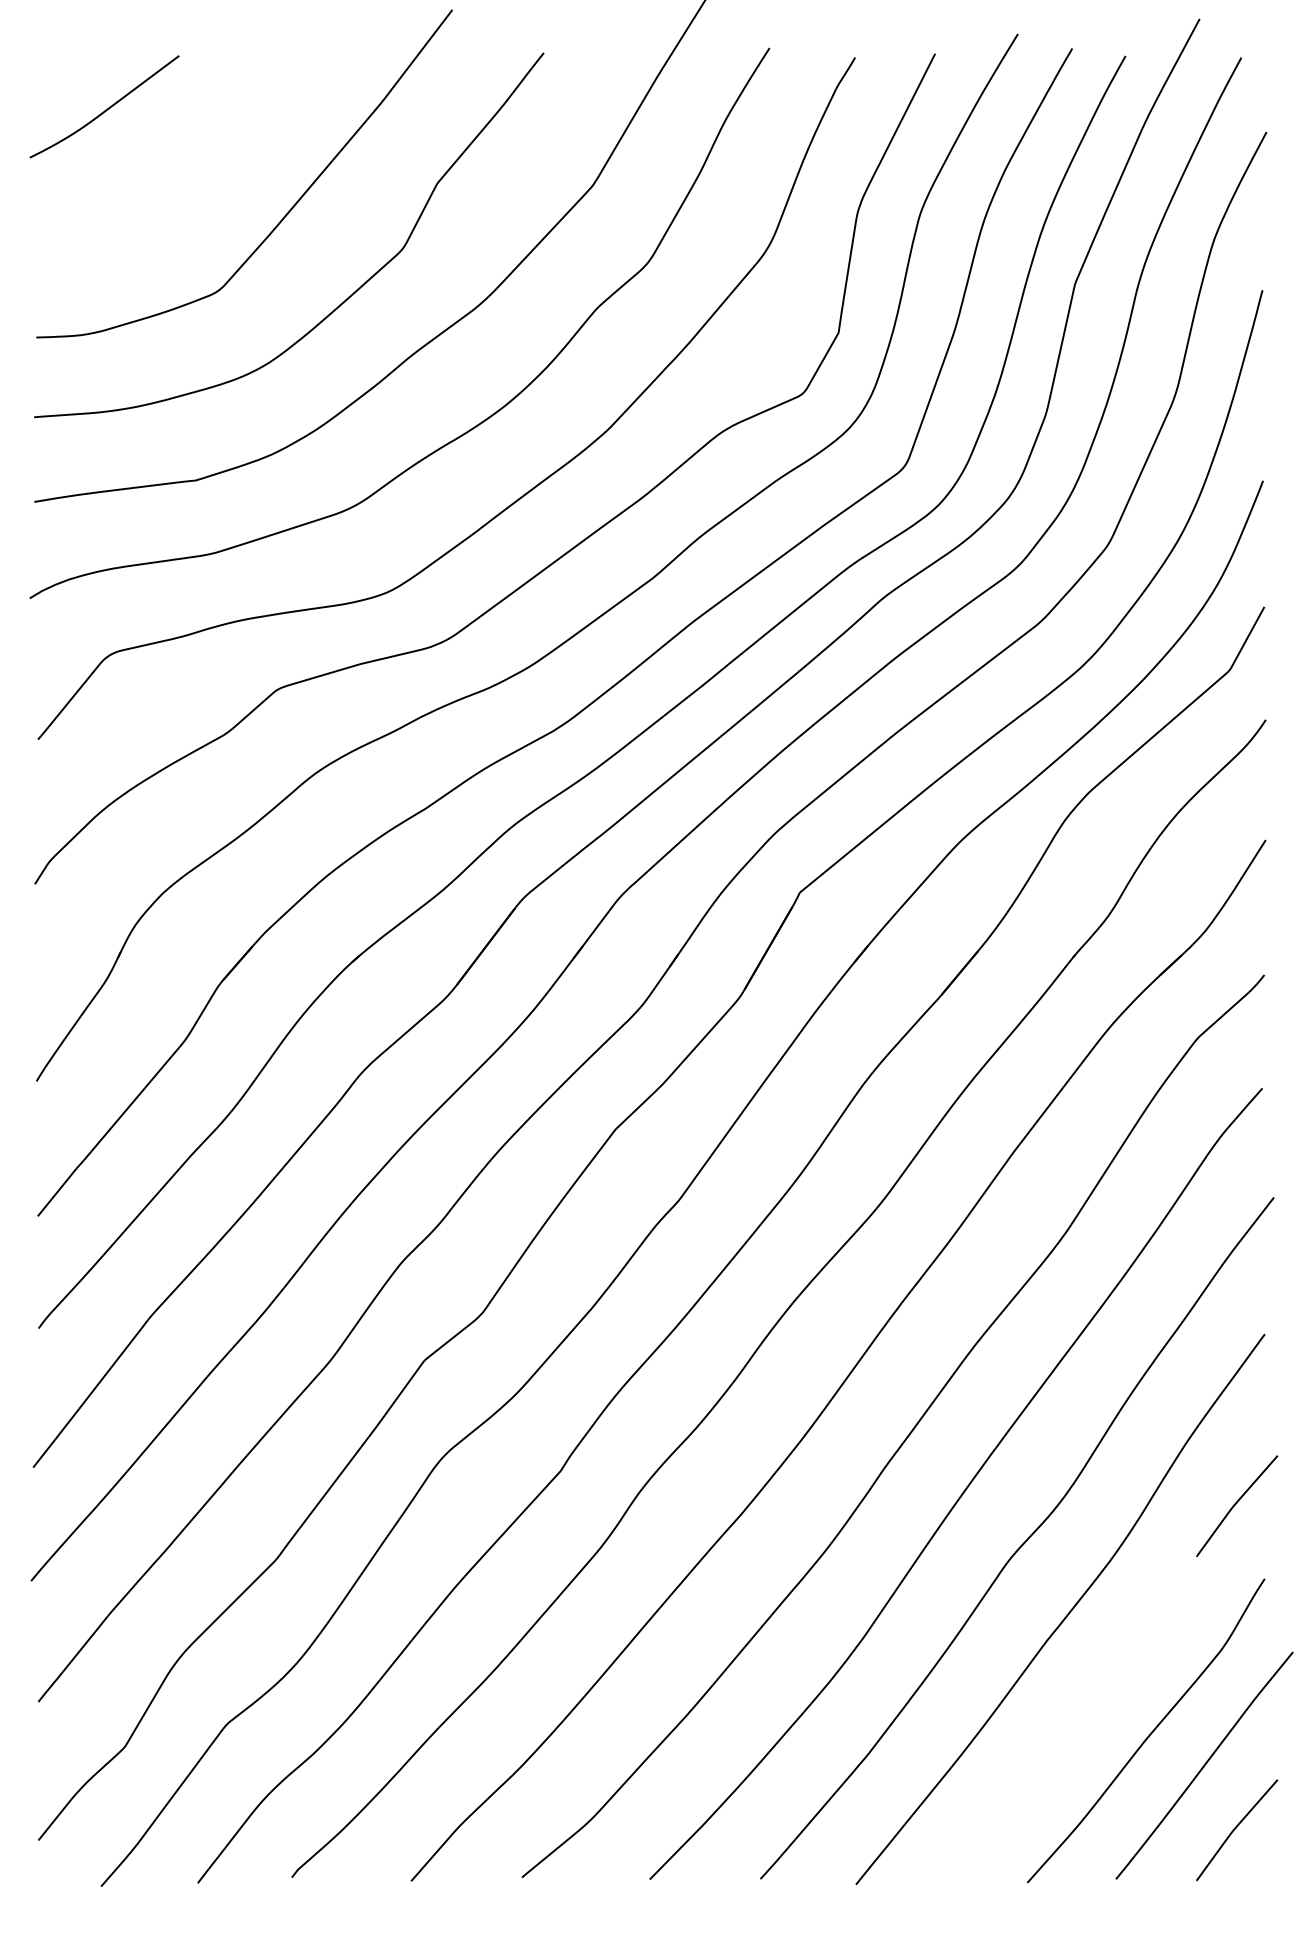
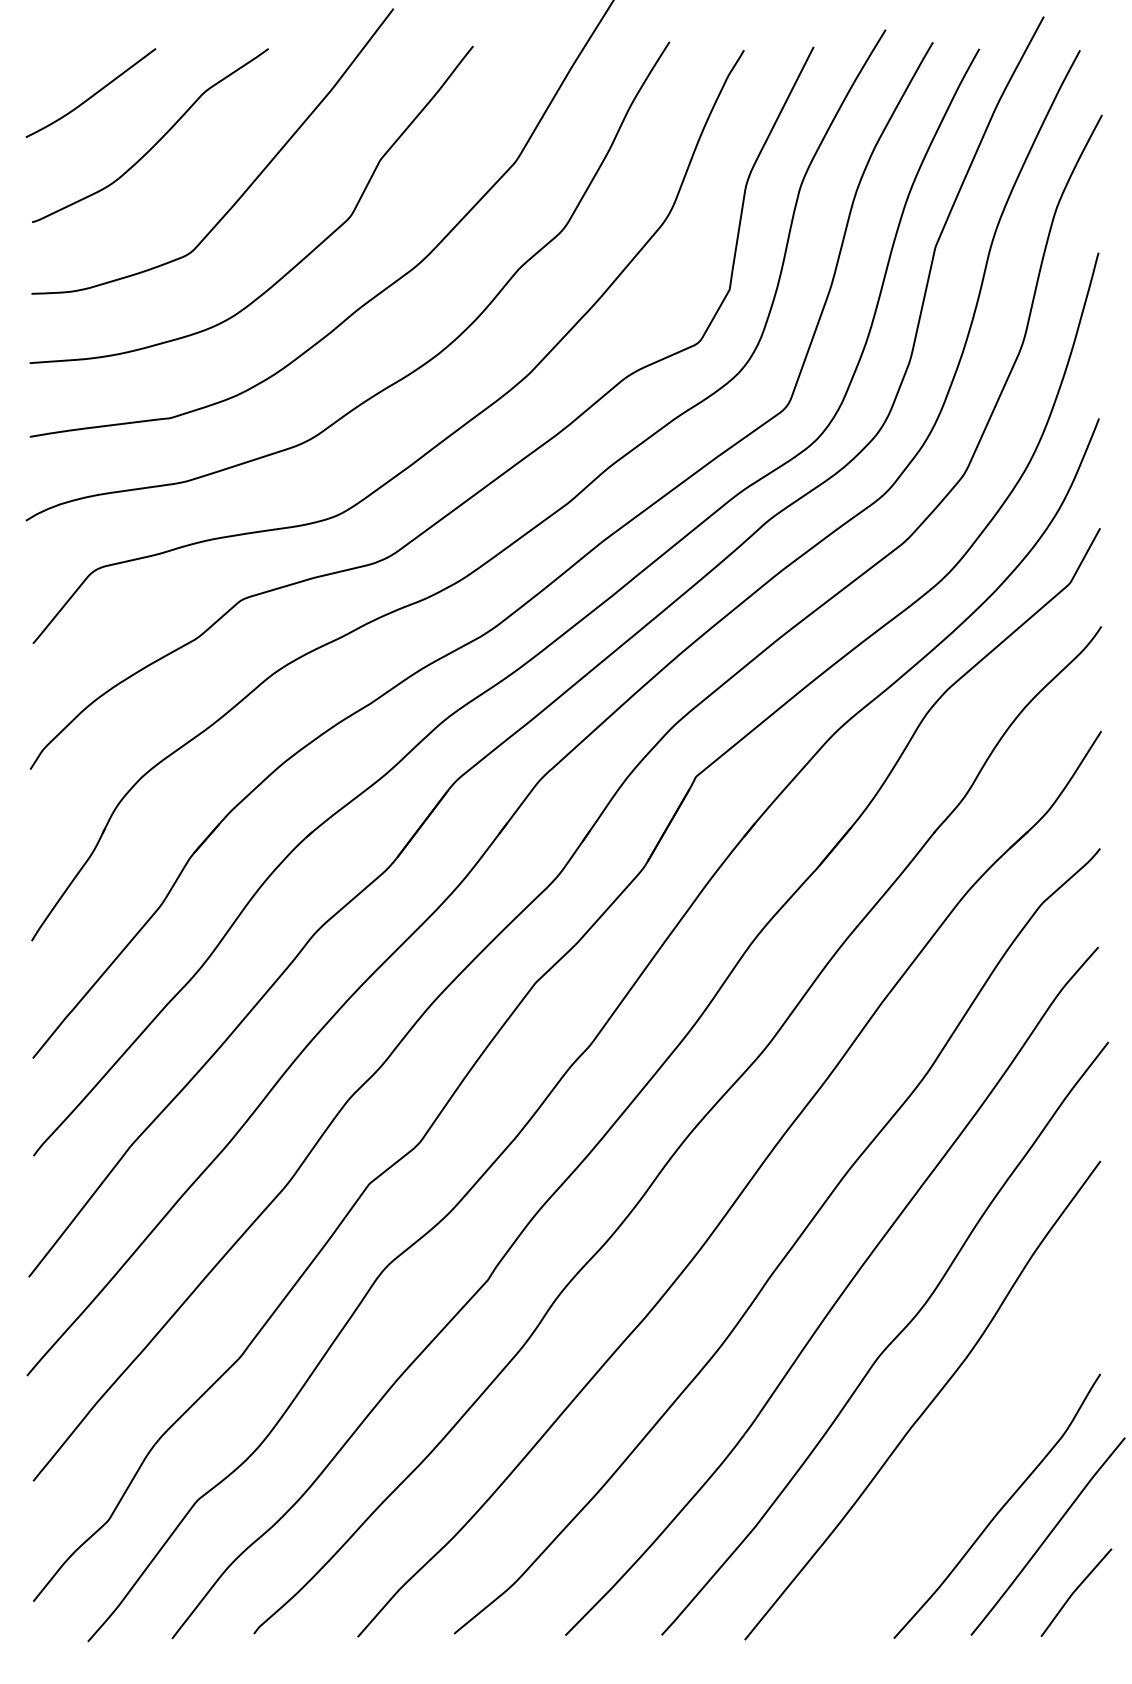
curve: (181, 162) -> (157, 141), added
curve: (1236, 1504) -> (1075, 1309), removed

